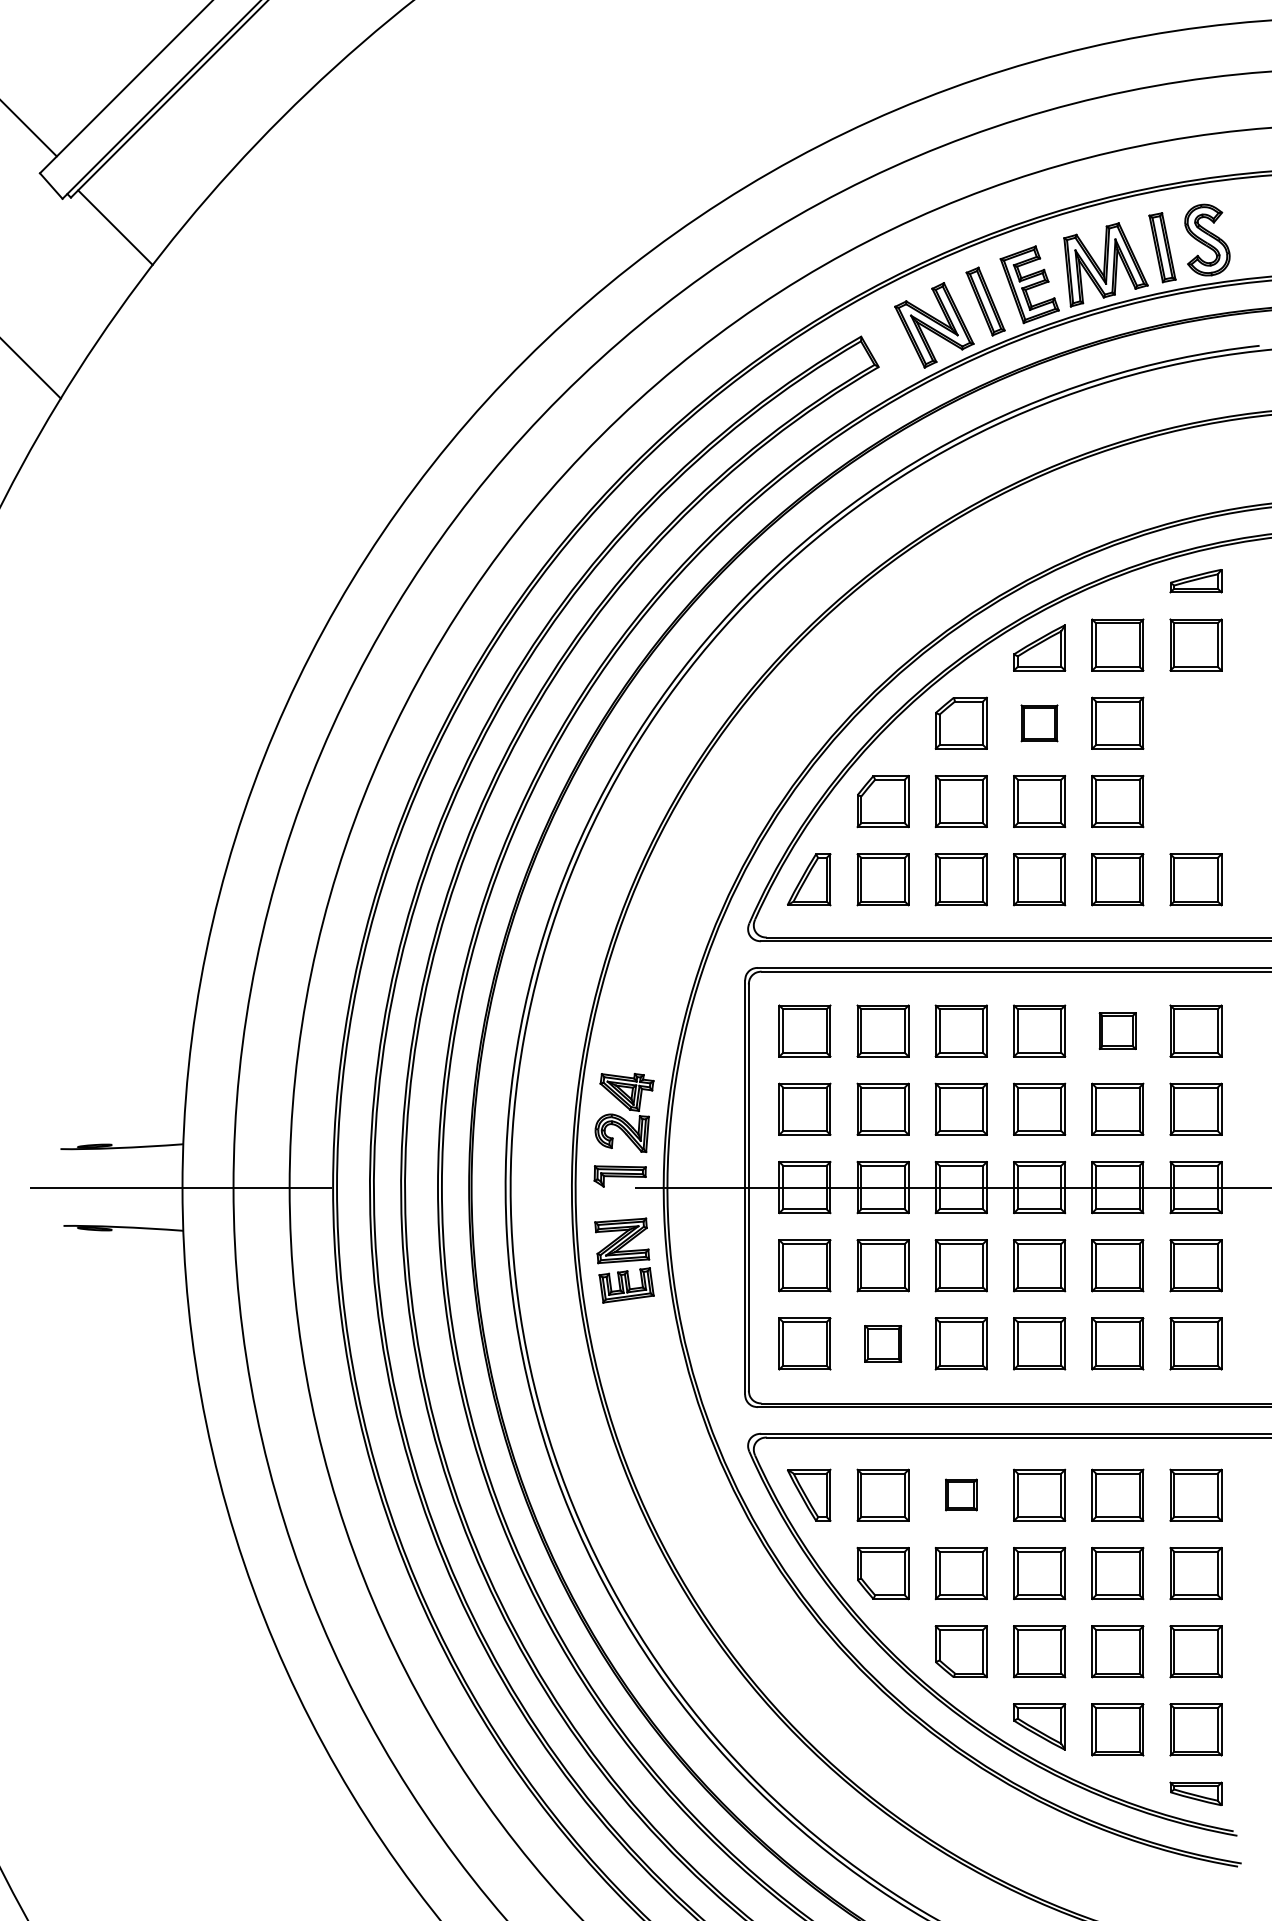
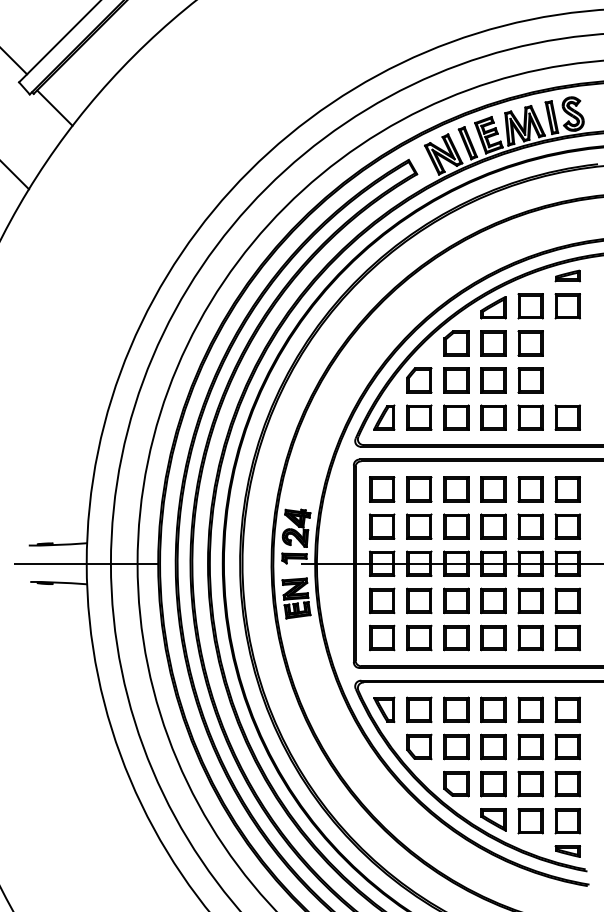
part: (1039, 723) -> (493, 343), size x1.43
part: (1117, 1031) -> (530, 489), size x1.43
part: (883, 1342) -> (419, 637), size x1.43
part: (961, 1494) -> (456, 709), size x1.67

